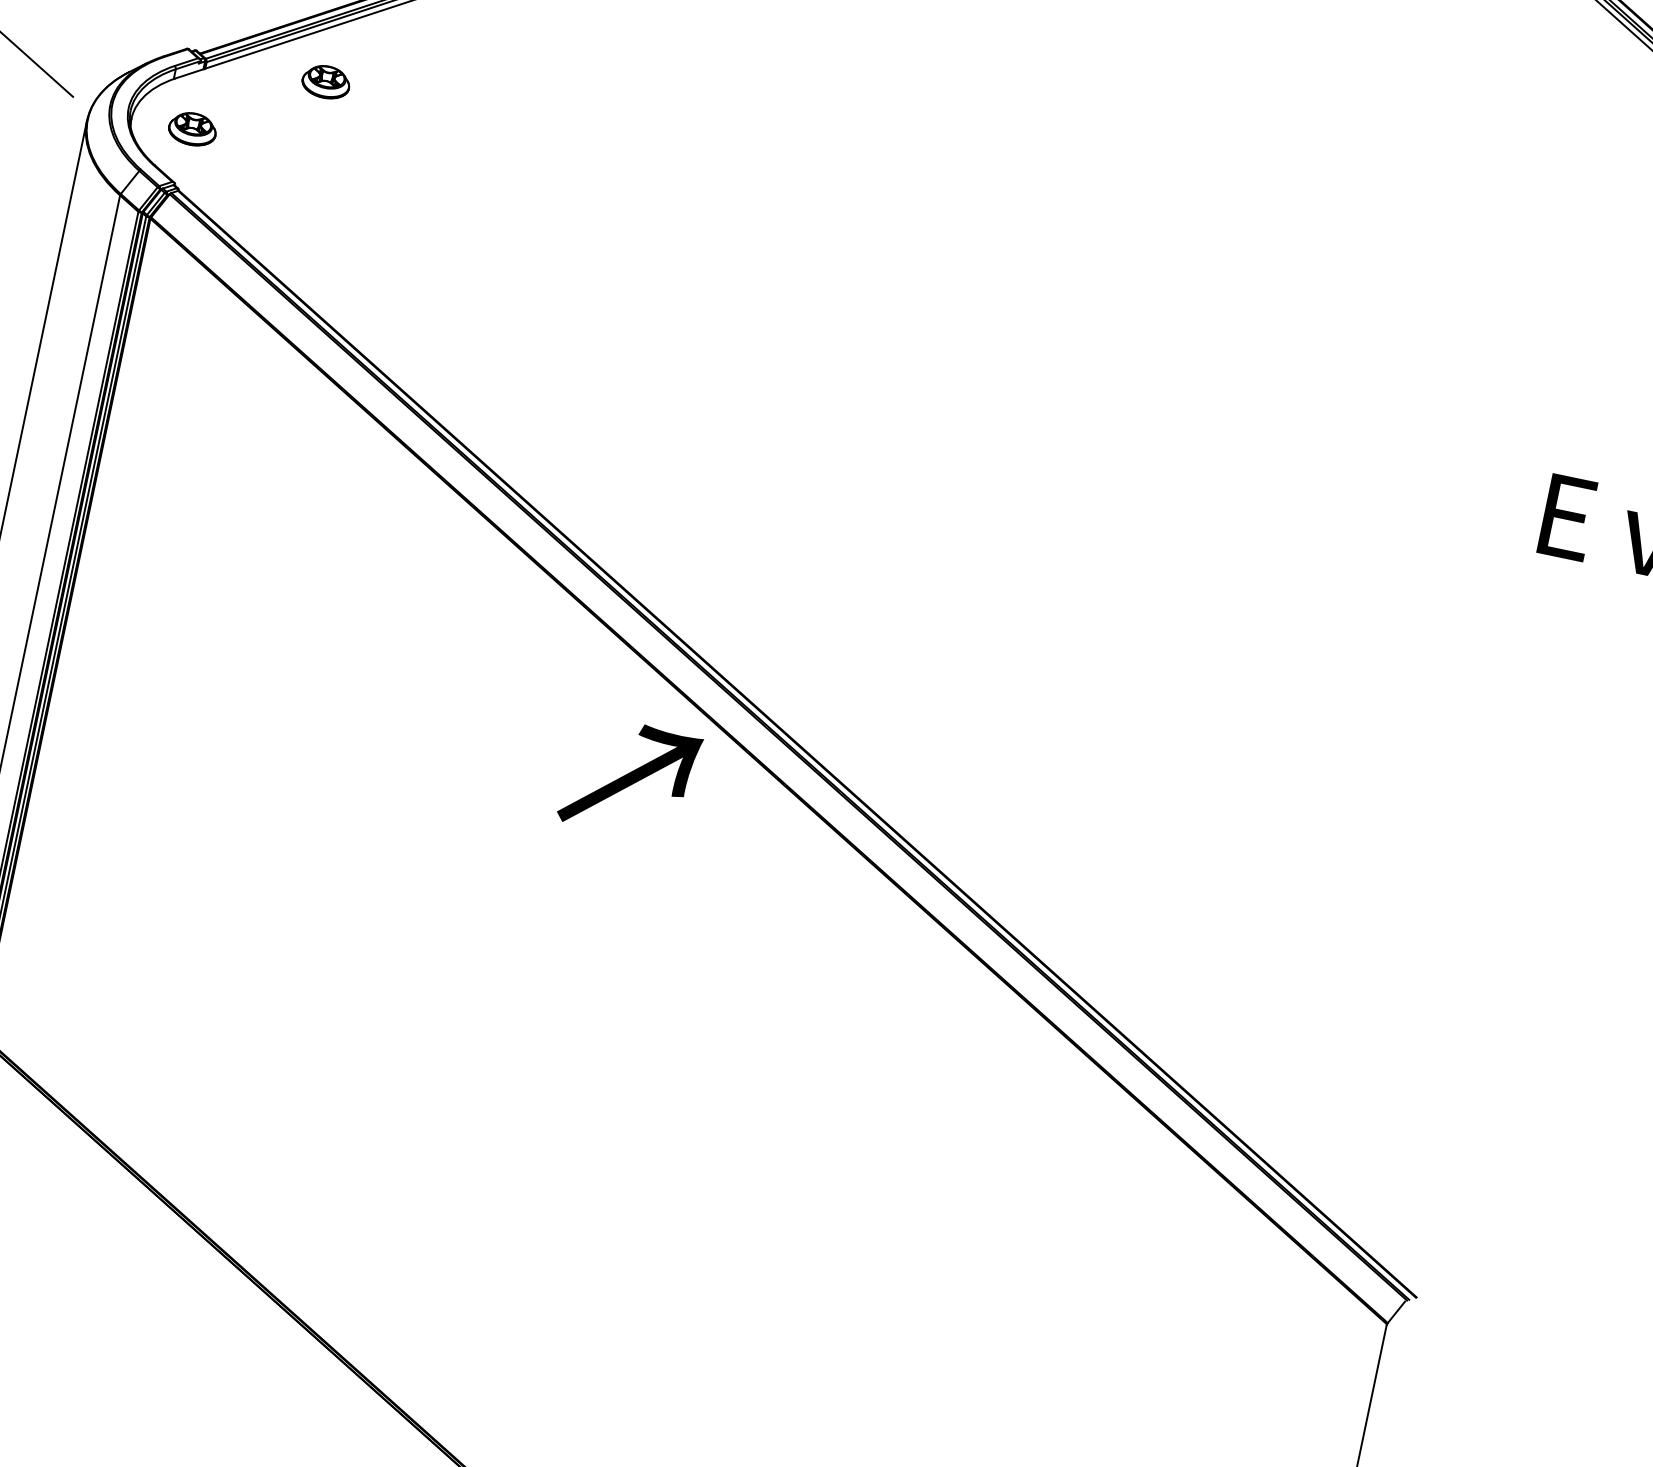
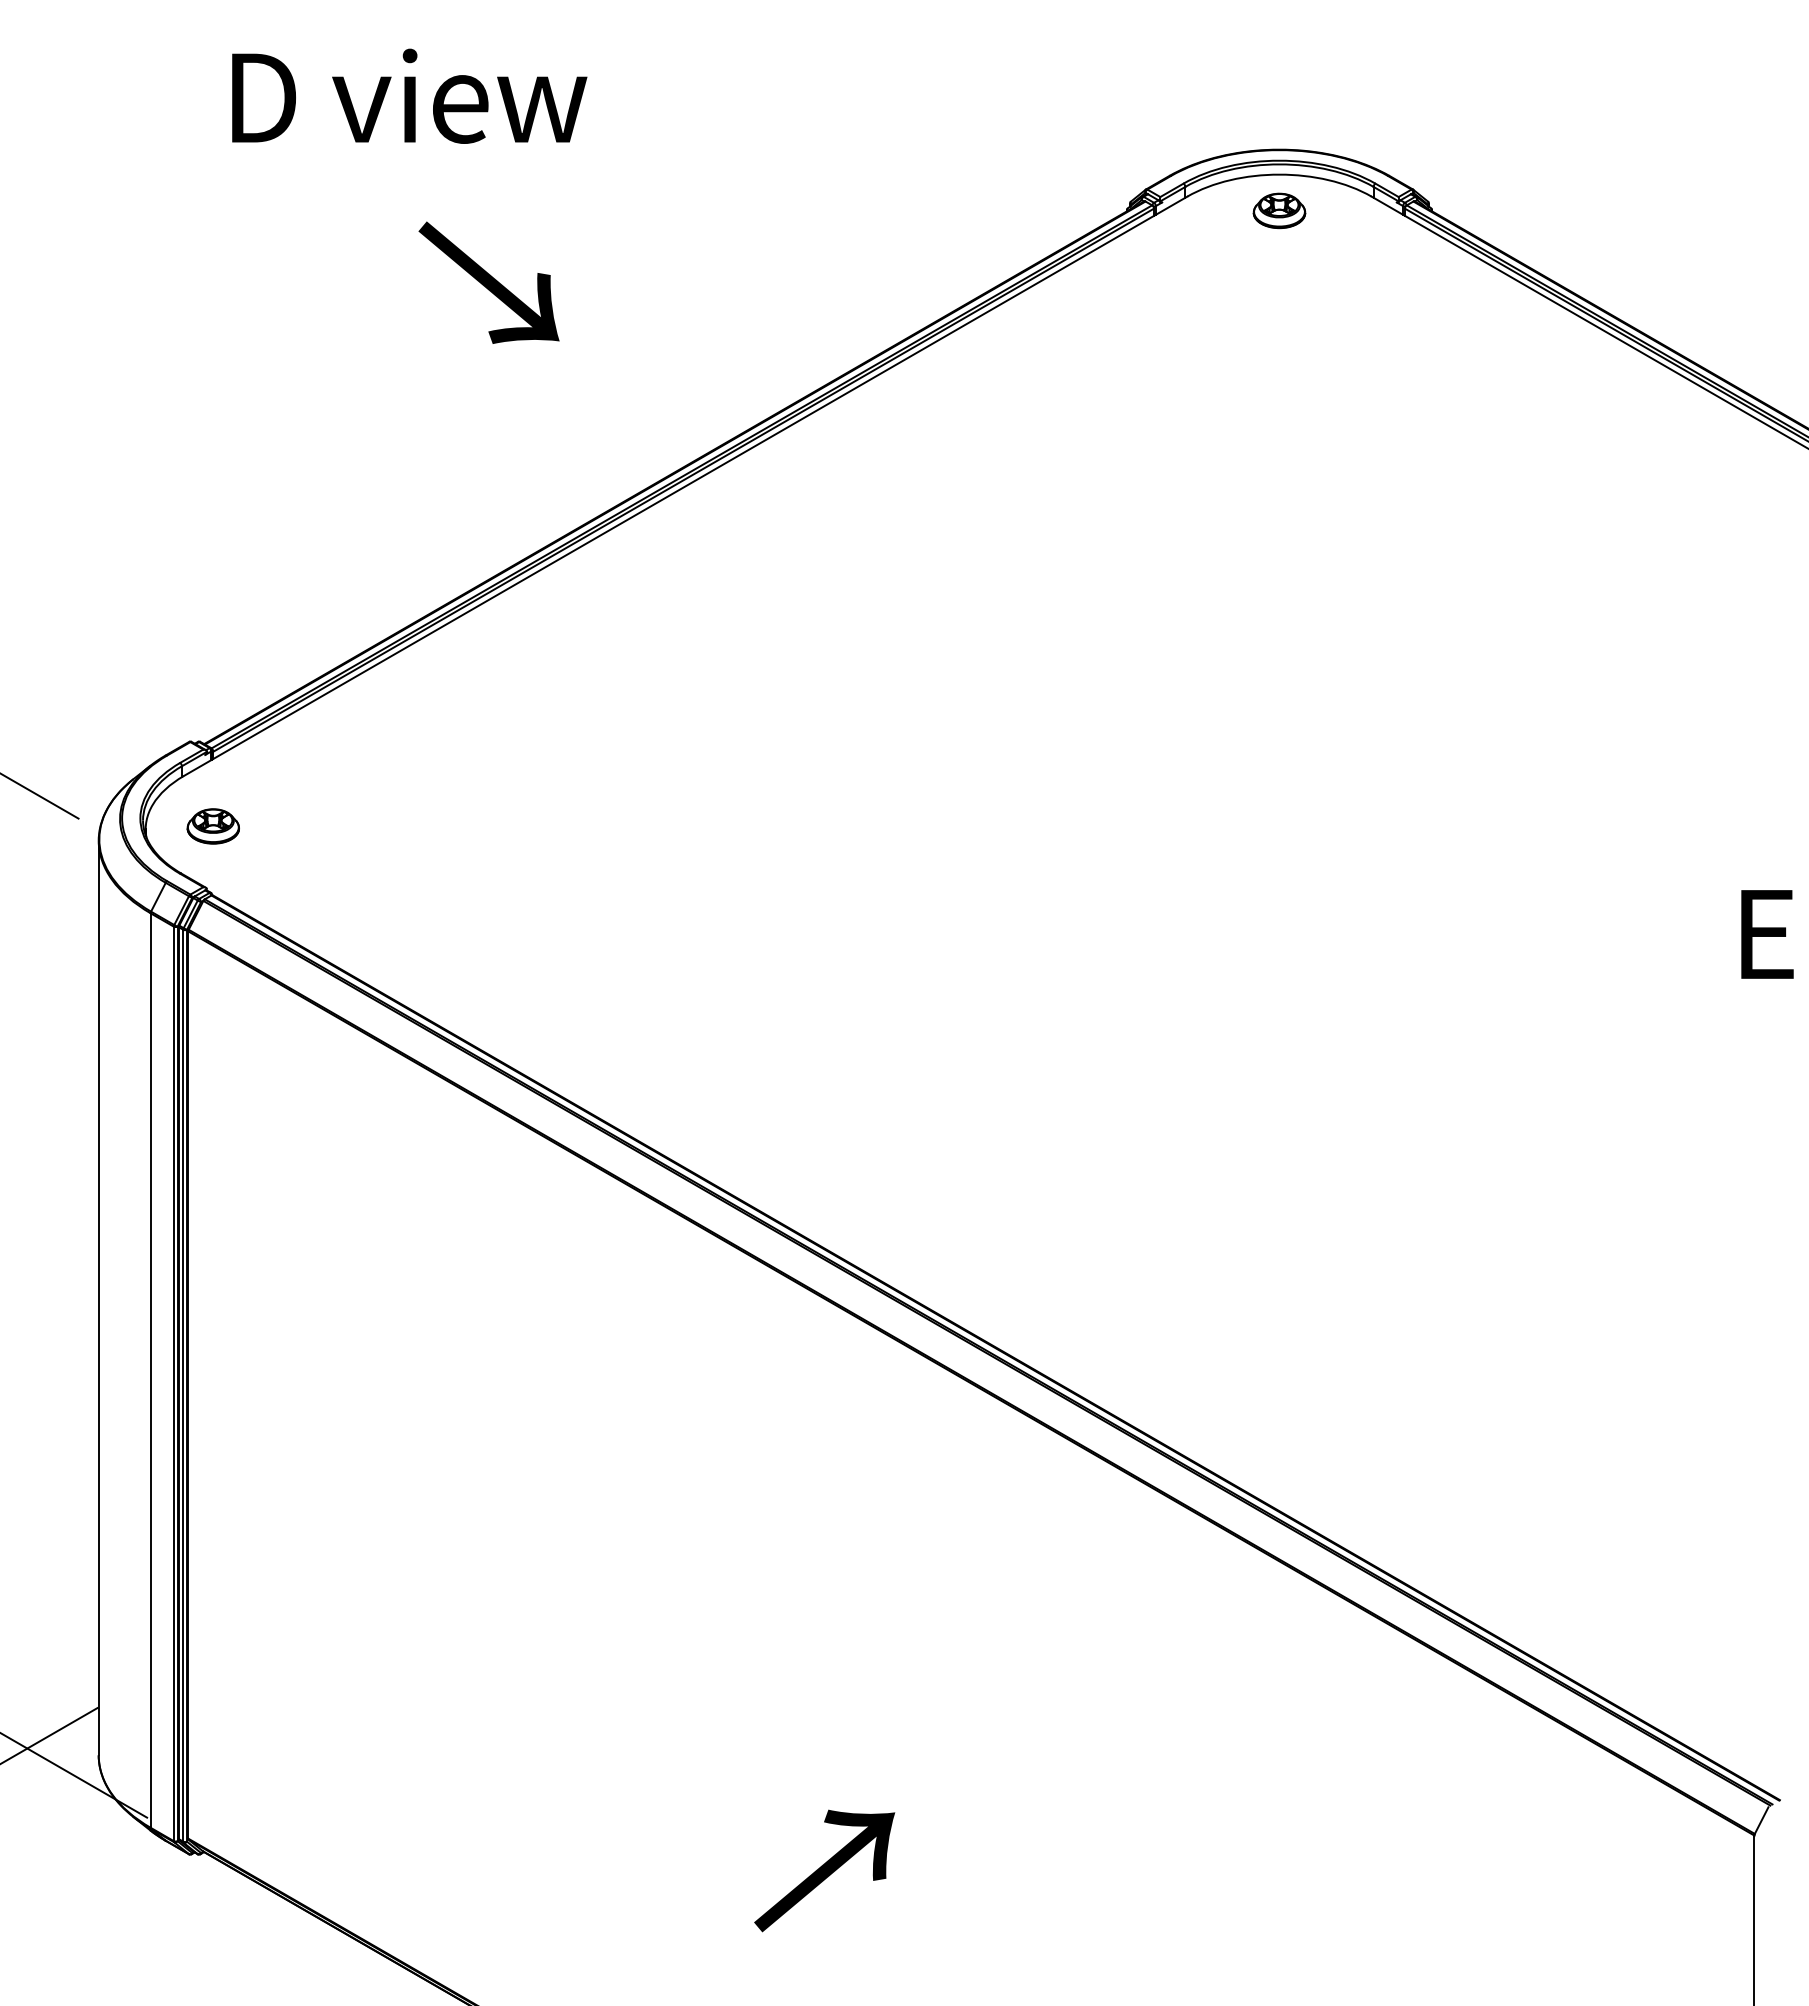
part: (325, 82) -> (344, 746), removed
text: (629, 778) -> (824, 1870), moved

